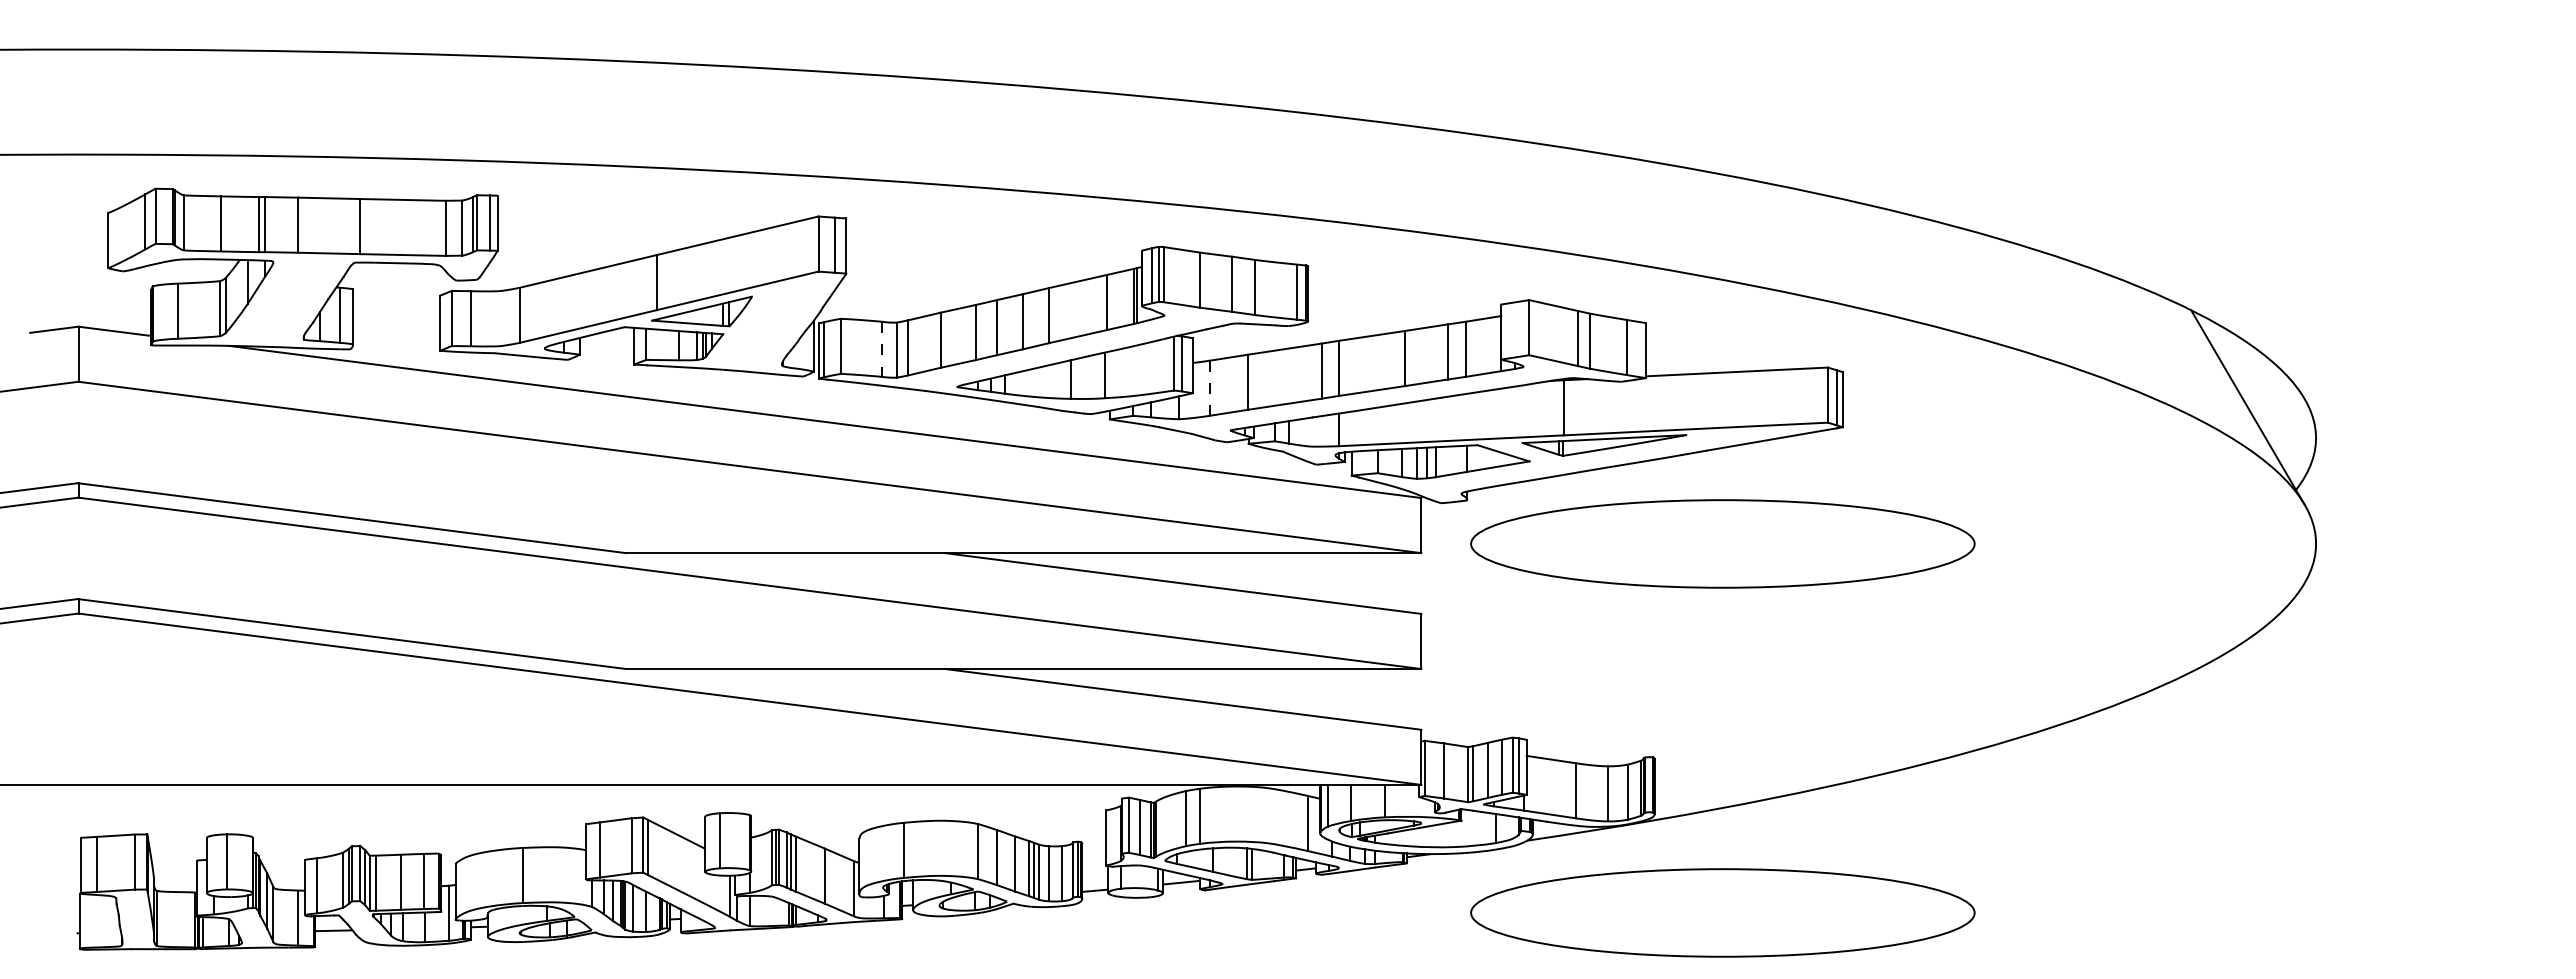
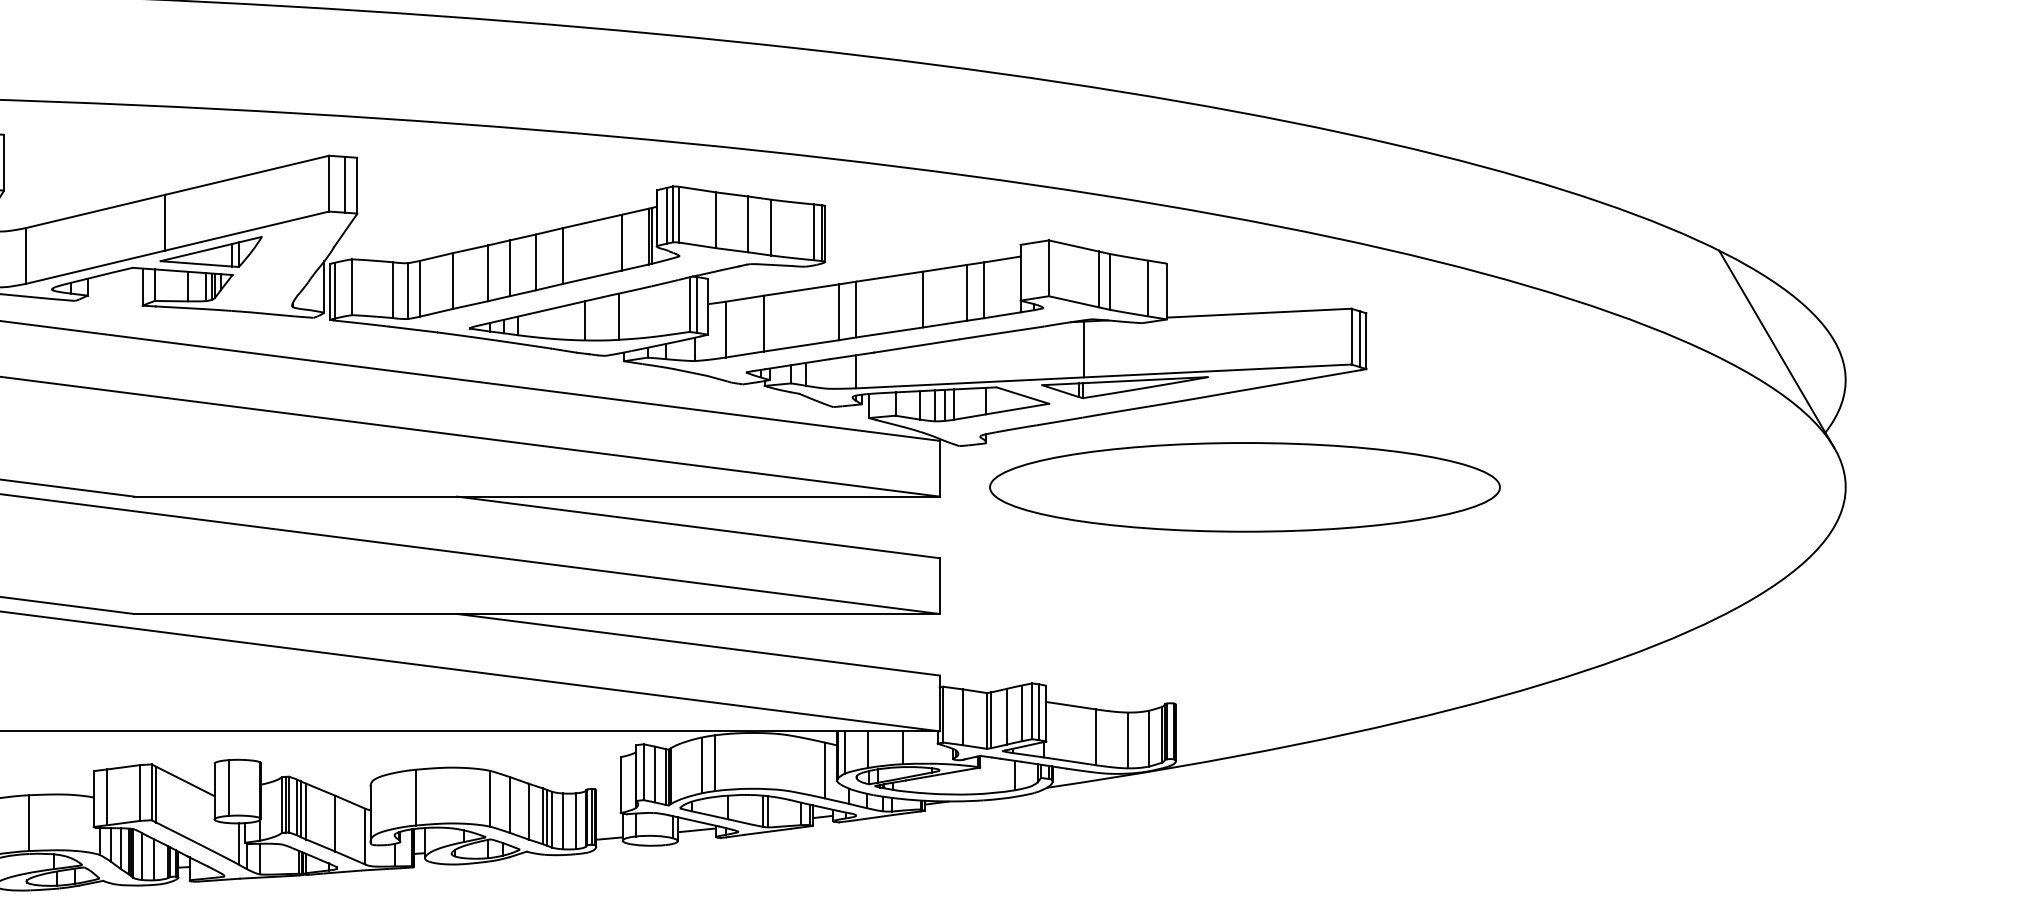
line: (882, 349) -> (393, 290), dashed -> solid
line: (1210, 388) -> (726, 329), dashed -> solid
part: (1722, 912) -> (1244, 860), removed

